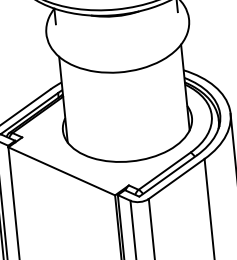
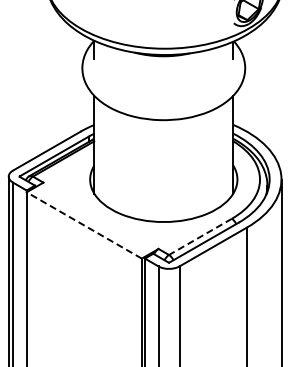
line: (61, 171) -> (83, 225), solid -> dashed
line: (164, 171) -> (200, 237), solid -> dashed

